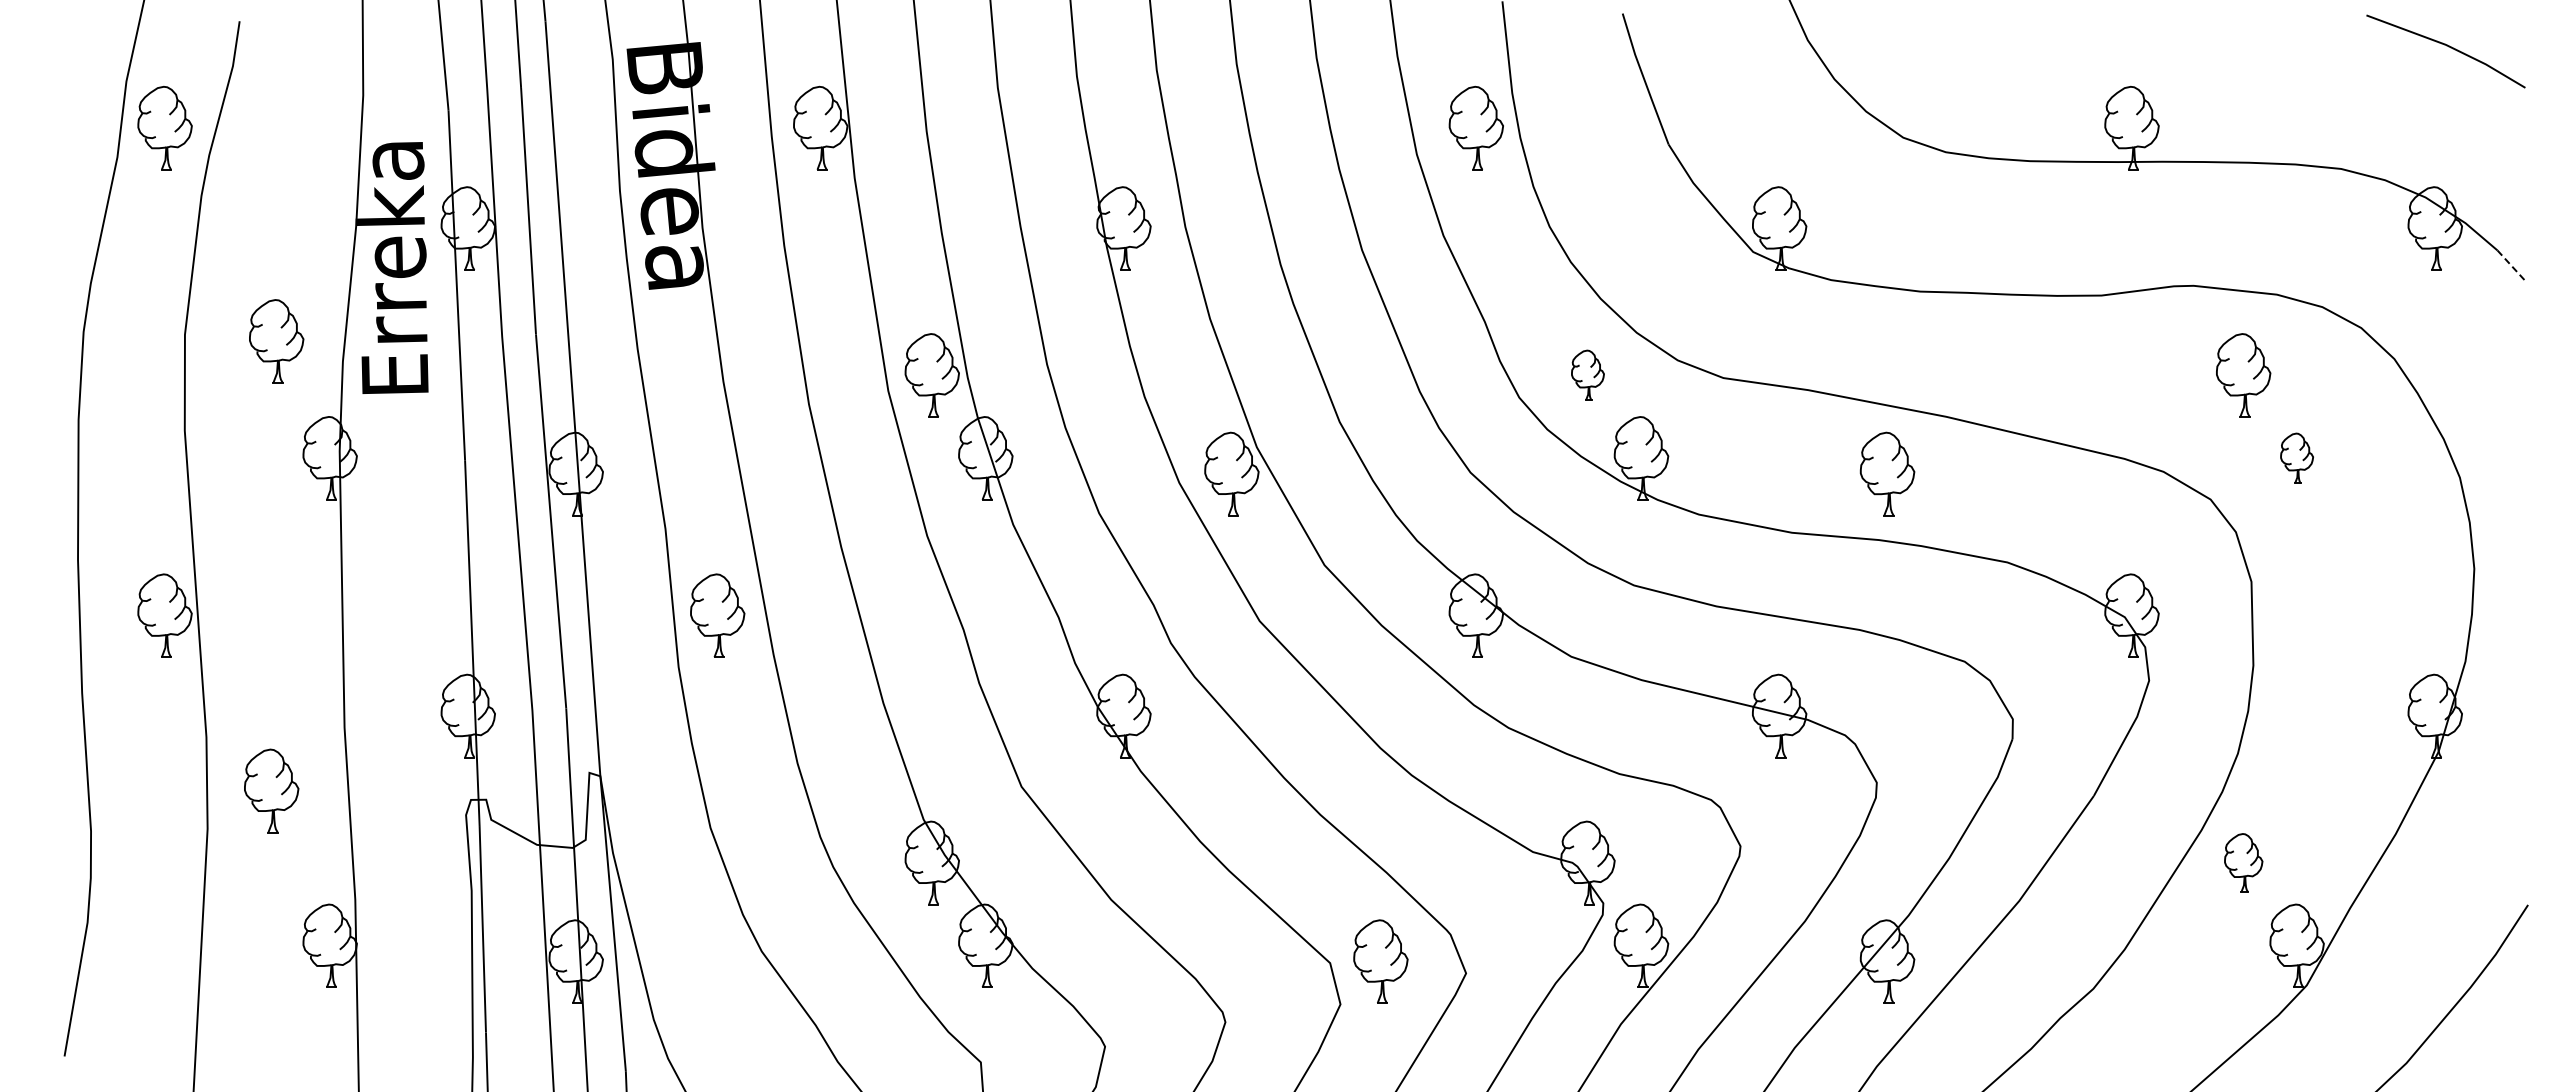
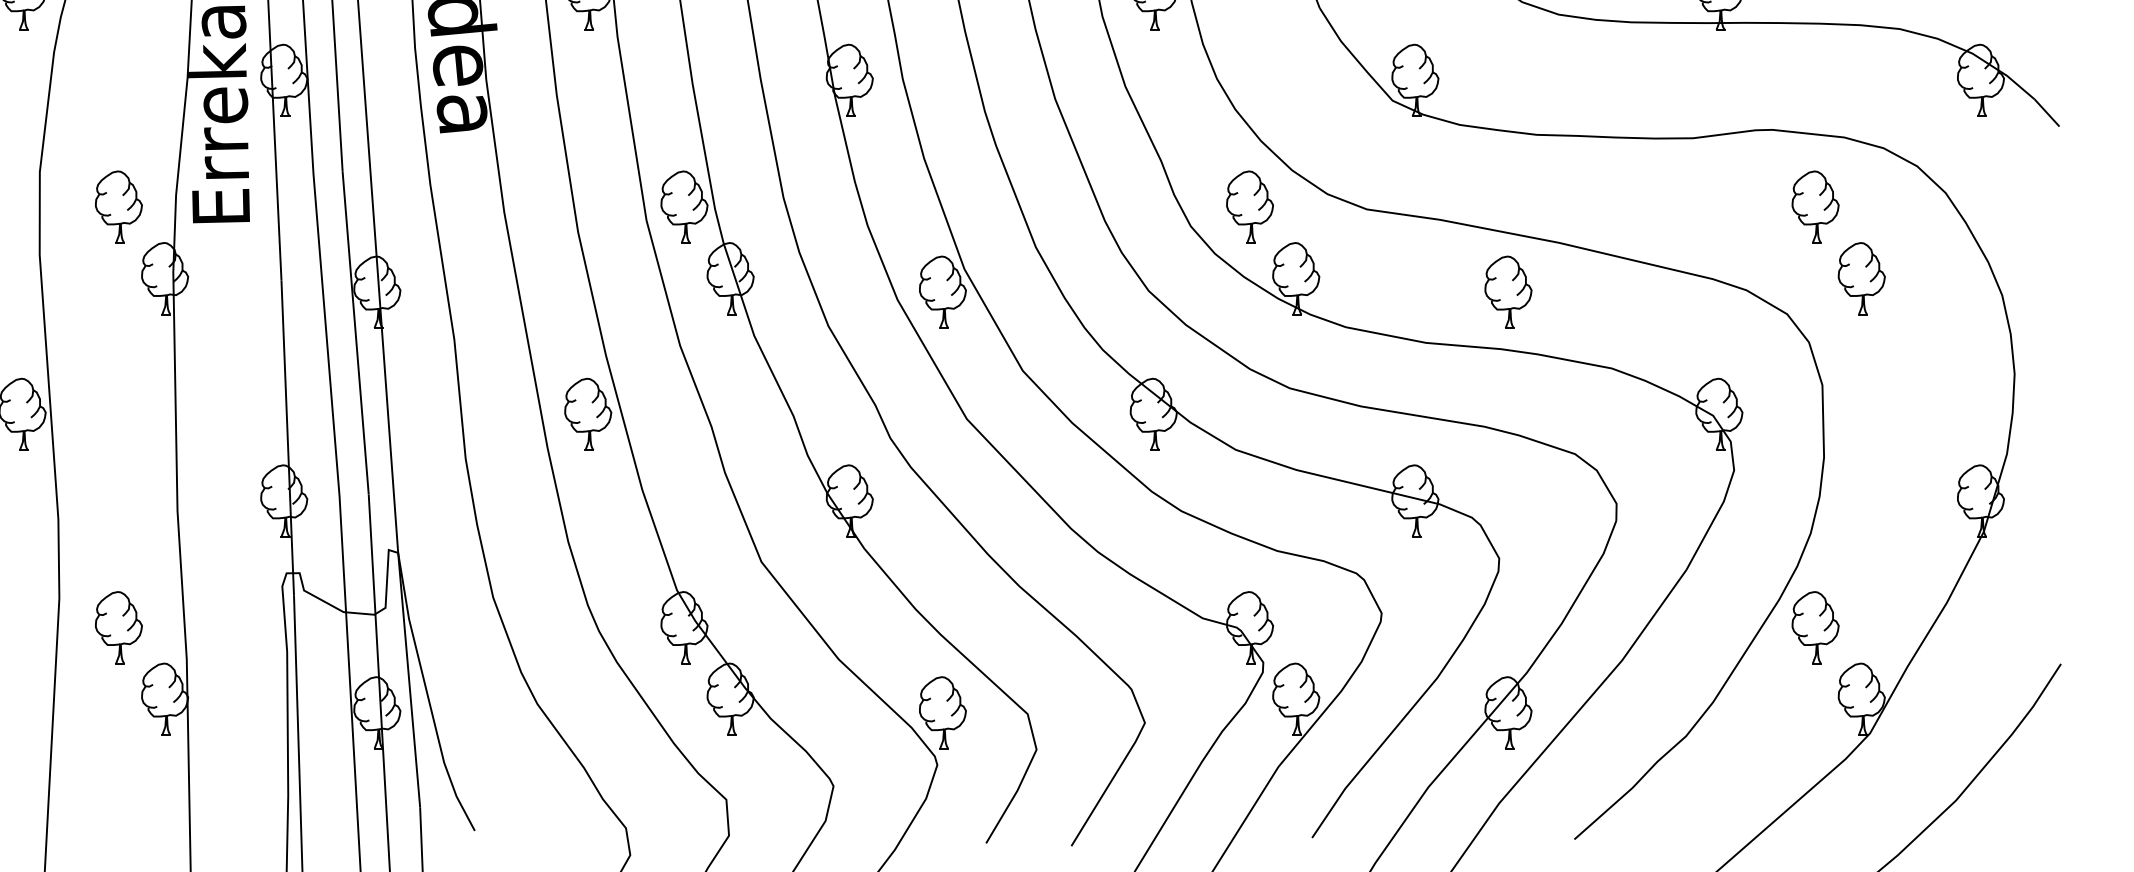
line: (2512, 266) -> (2047, 113), dashed -> solid
part: (276, 341) -> (118, 207), moved
part: (1587, 375) -> (1249, 207), size x1.67
part: (2296, 458) -> (1861, 278), size x1.67
part: (717, 615) -> (588, 414), moved
part: (271, 790) -> (118, 627), moved
part: (2243, 862) -> (1815, 627), size x1.43
part: (1380, 961) -> (942, 712), moved

